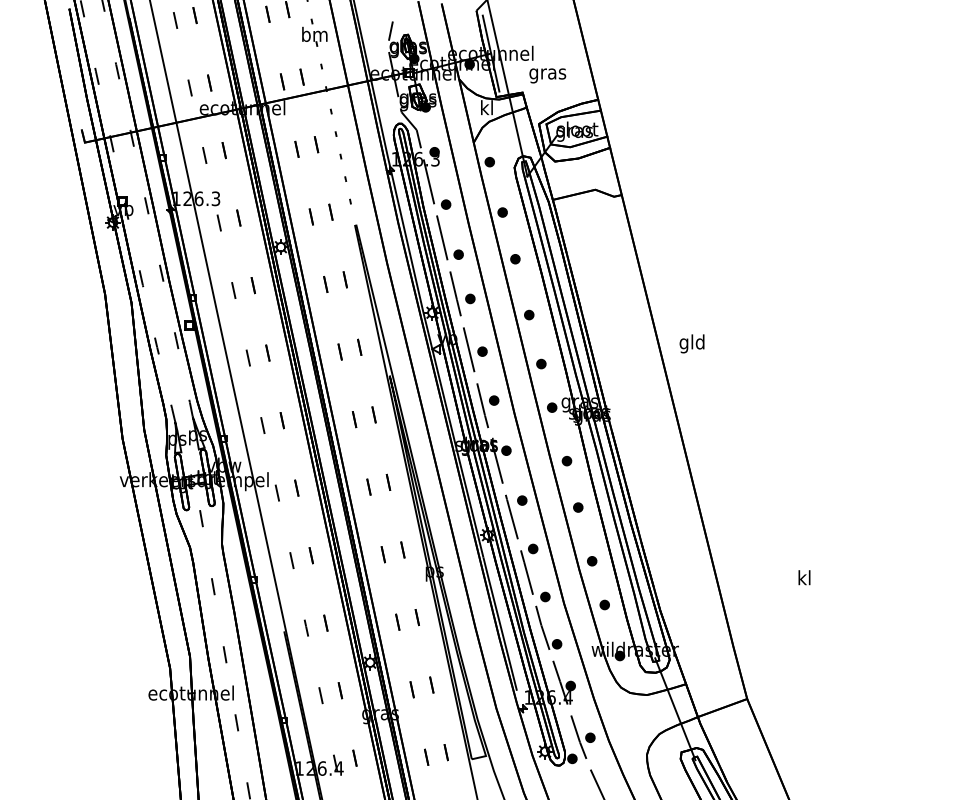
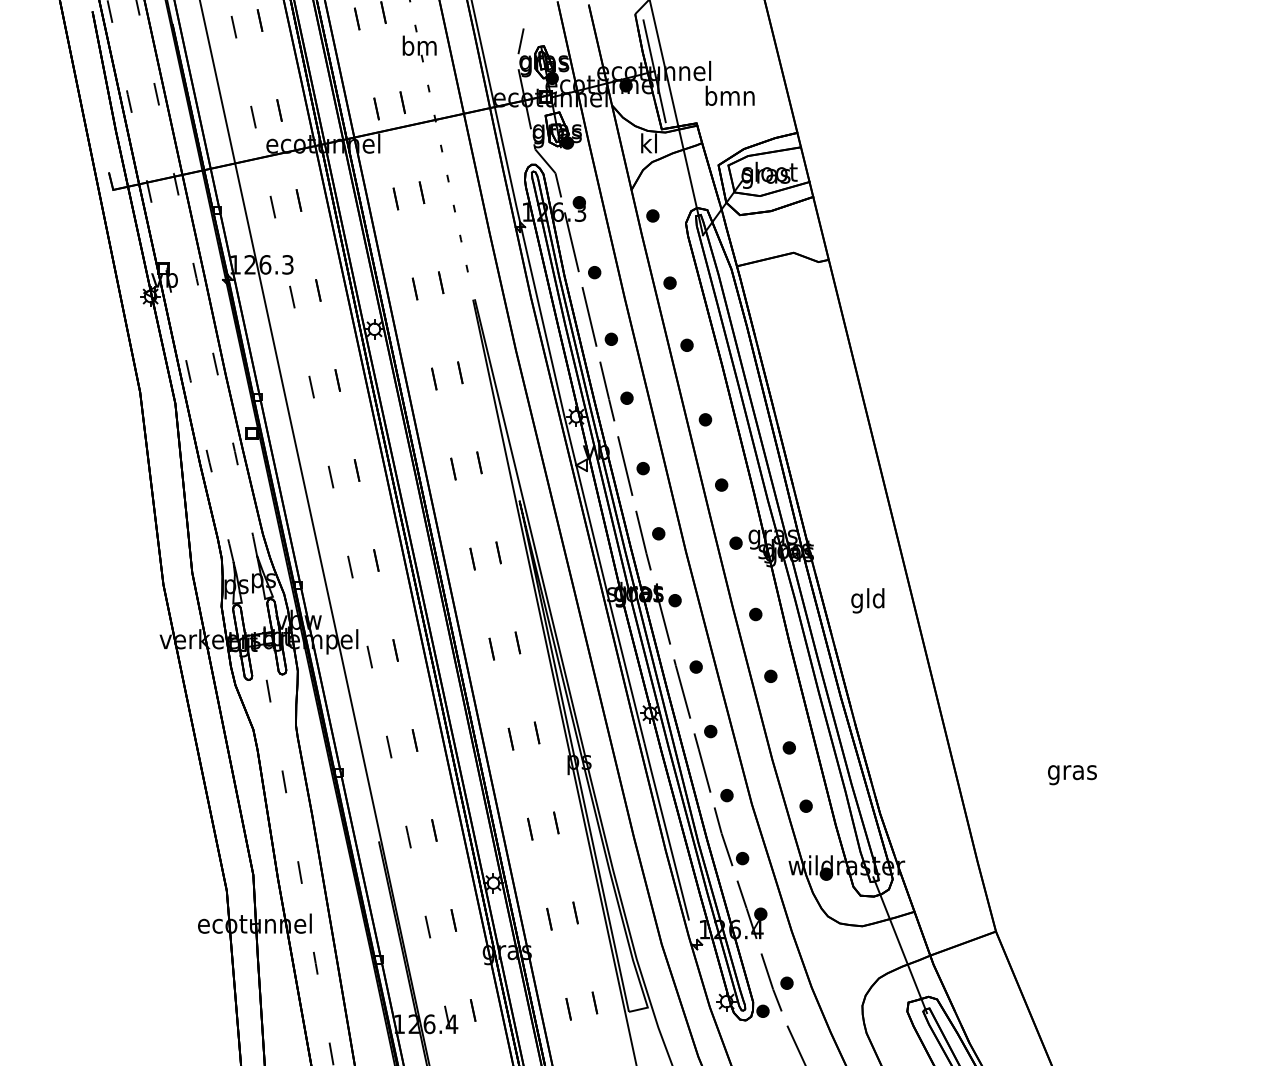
text: (547, 73) -> (729, 97), gras -> bmn
text: (691, 343) -> (867, 600), moved
text: (804, 579) -> (1072, 772), kl -> gras

